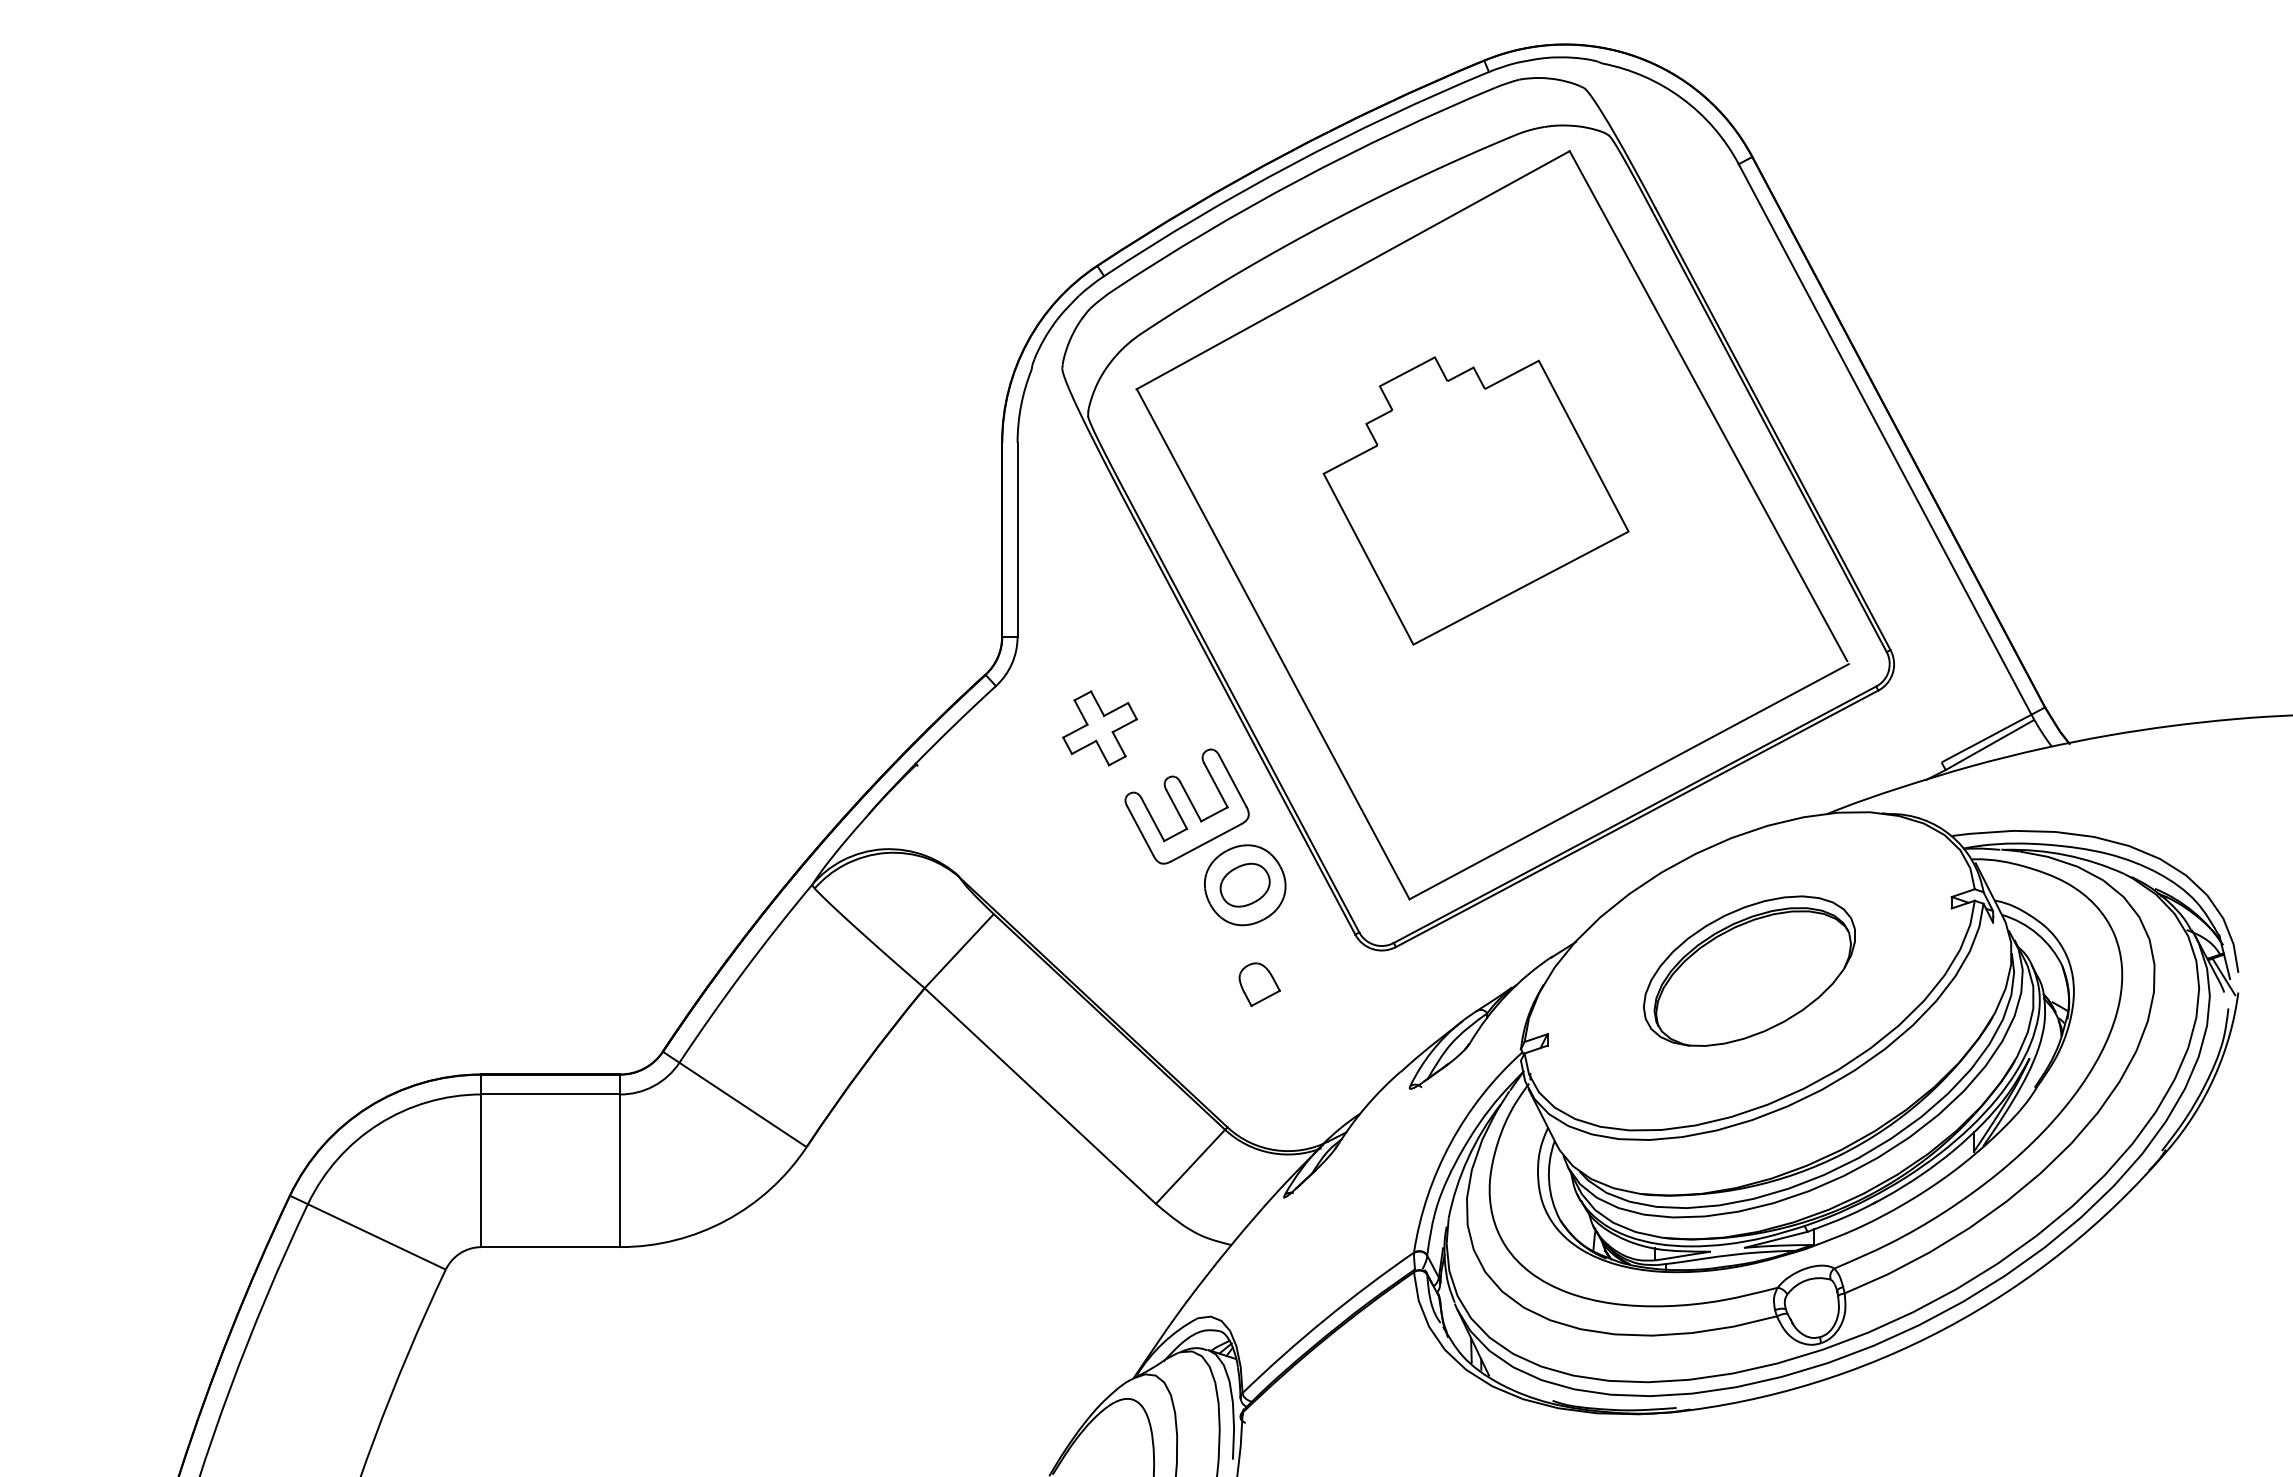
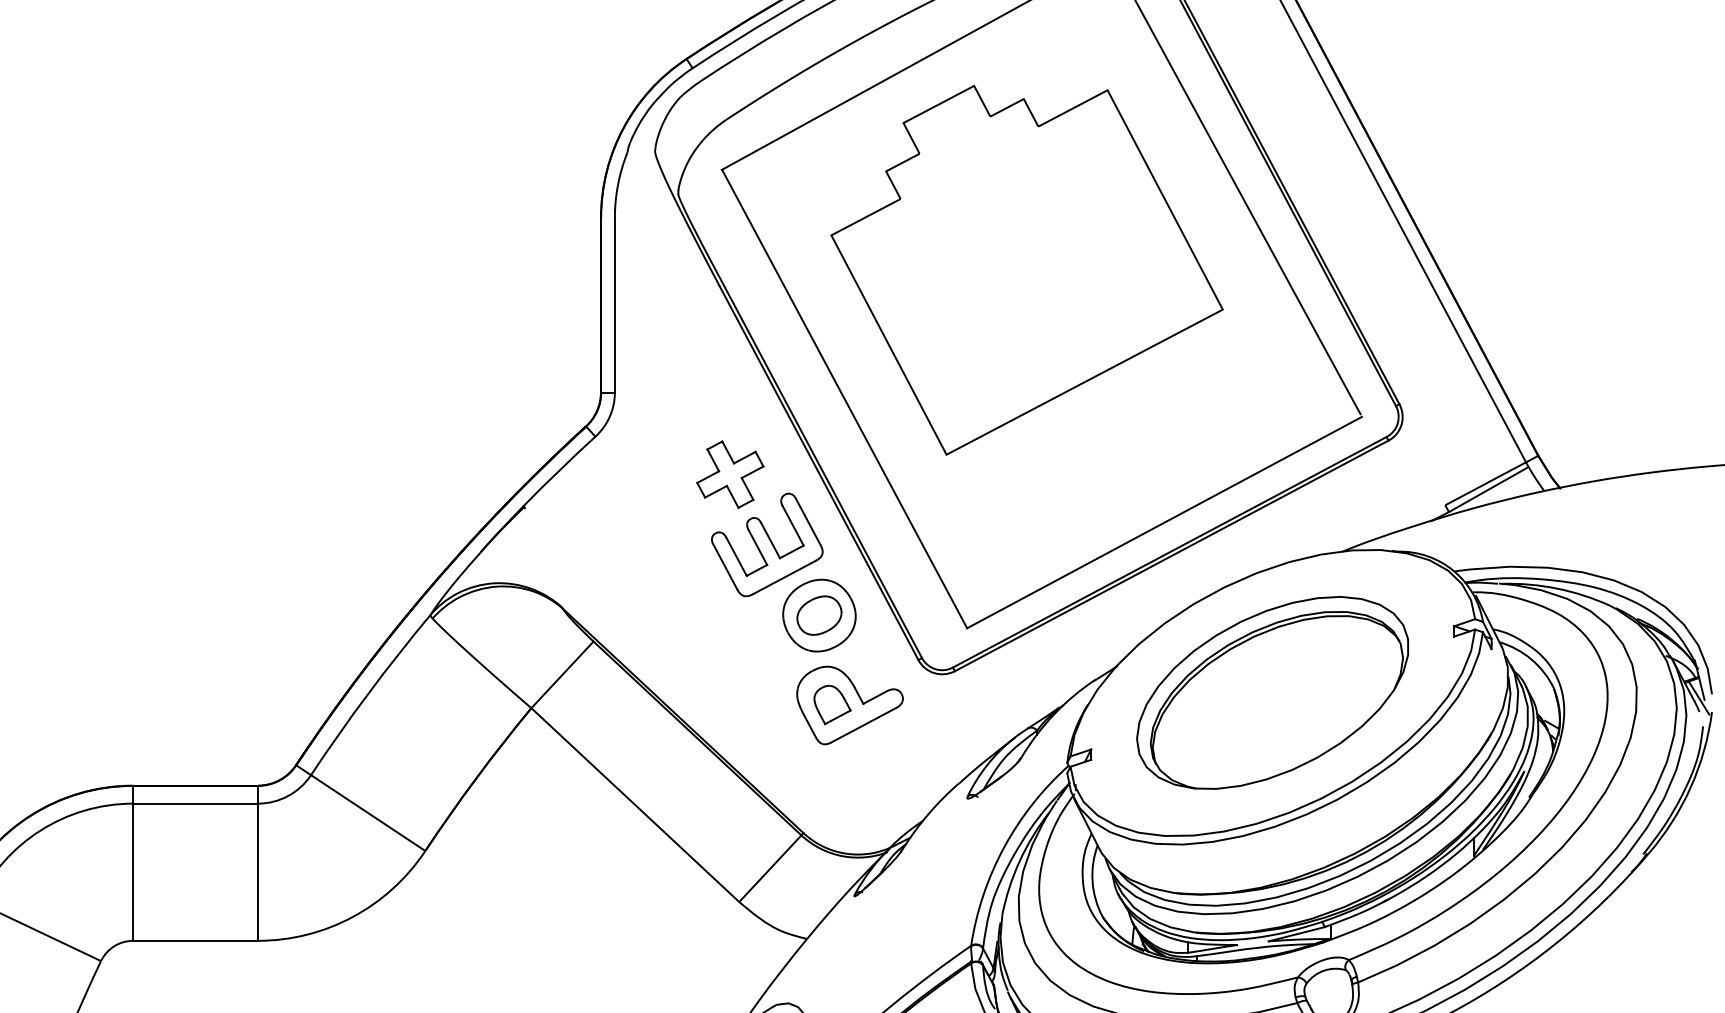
part: (1475, 500) -> (1026, 269), size x1.43
part: (1099, 728) -> (729, 474), moved
part: (1749, 970) -> (1272, 692), size x1.43
part: (1278, 985) -> (849, 705), added

